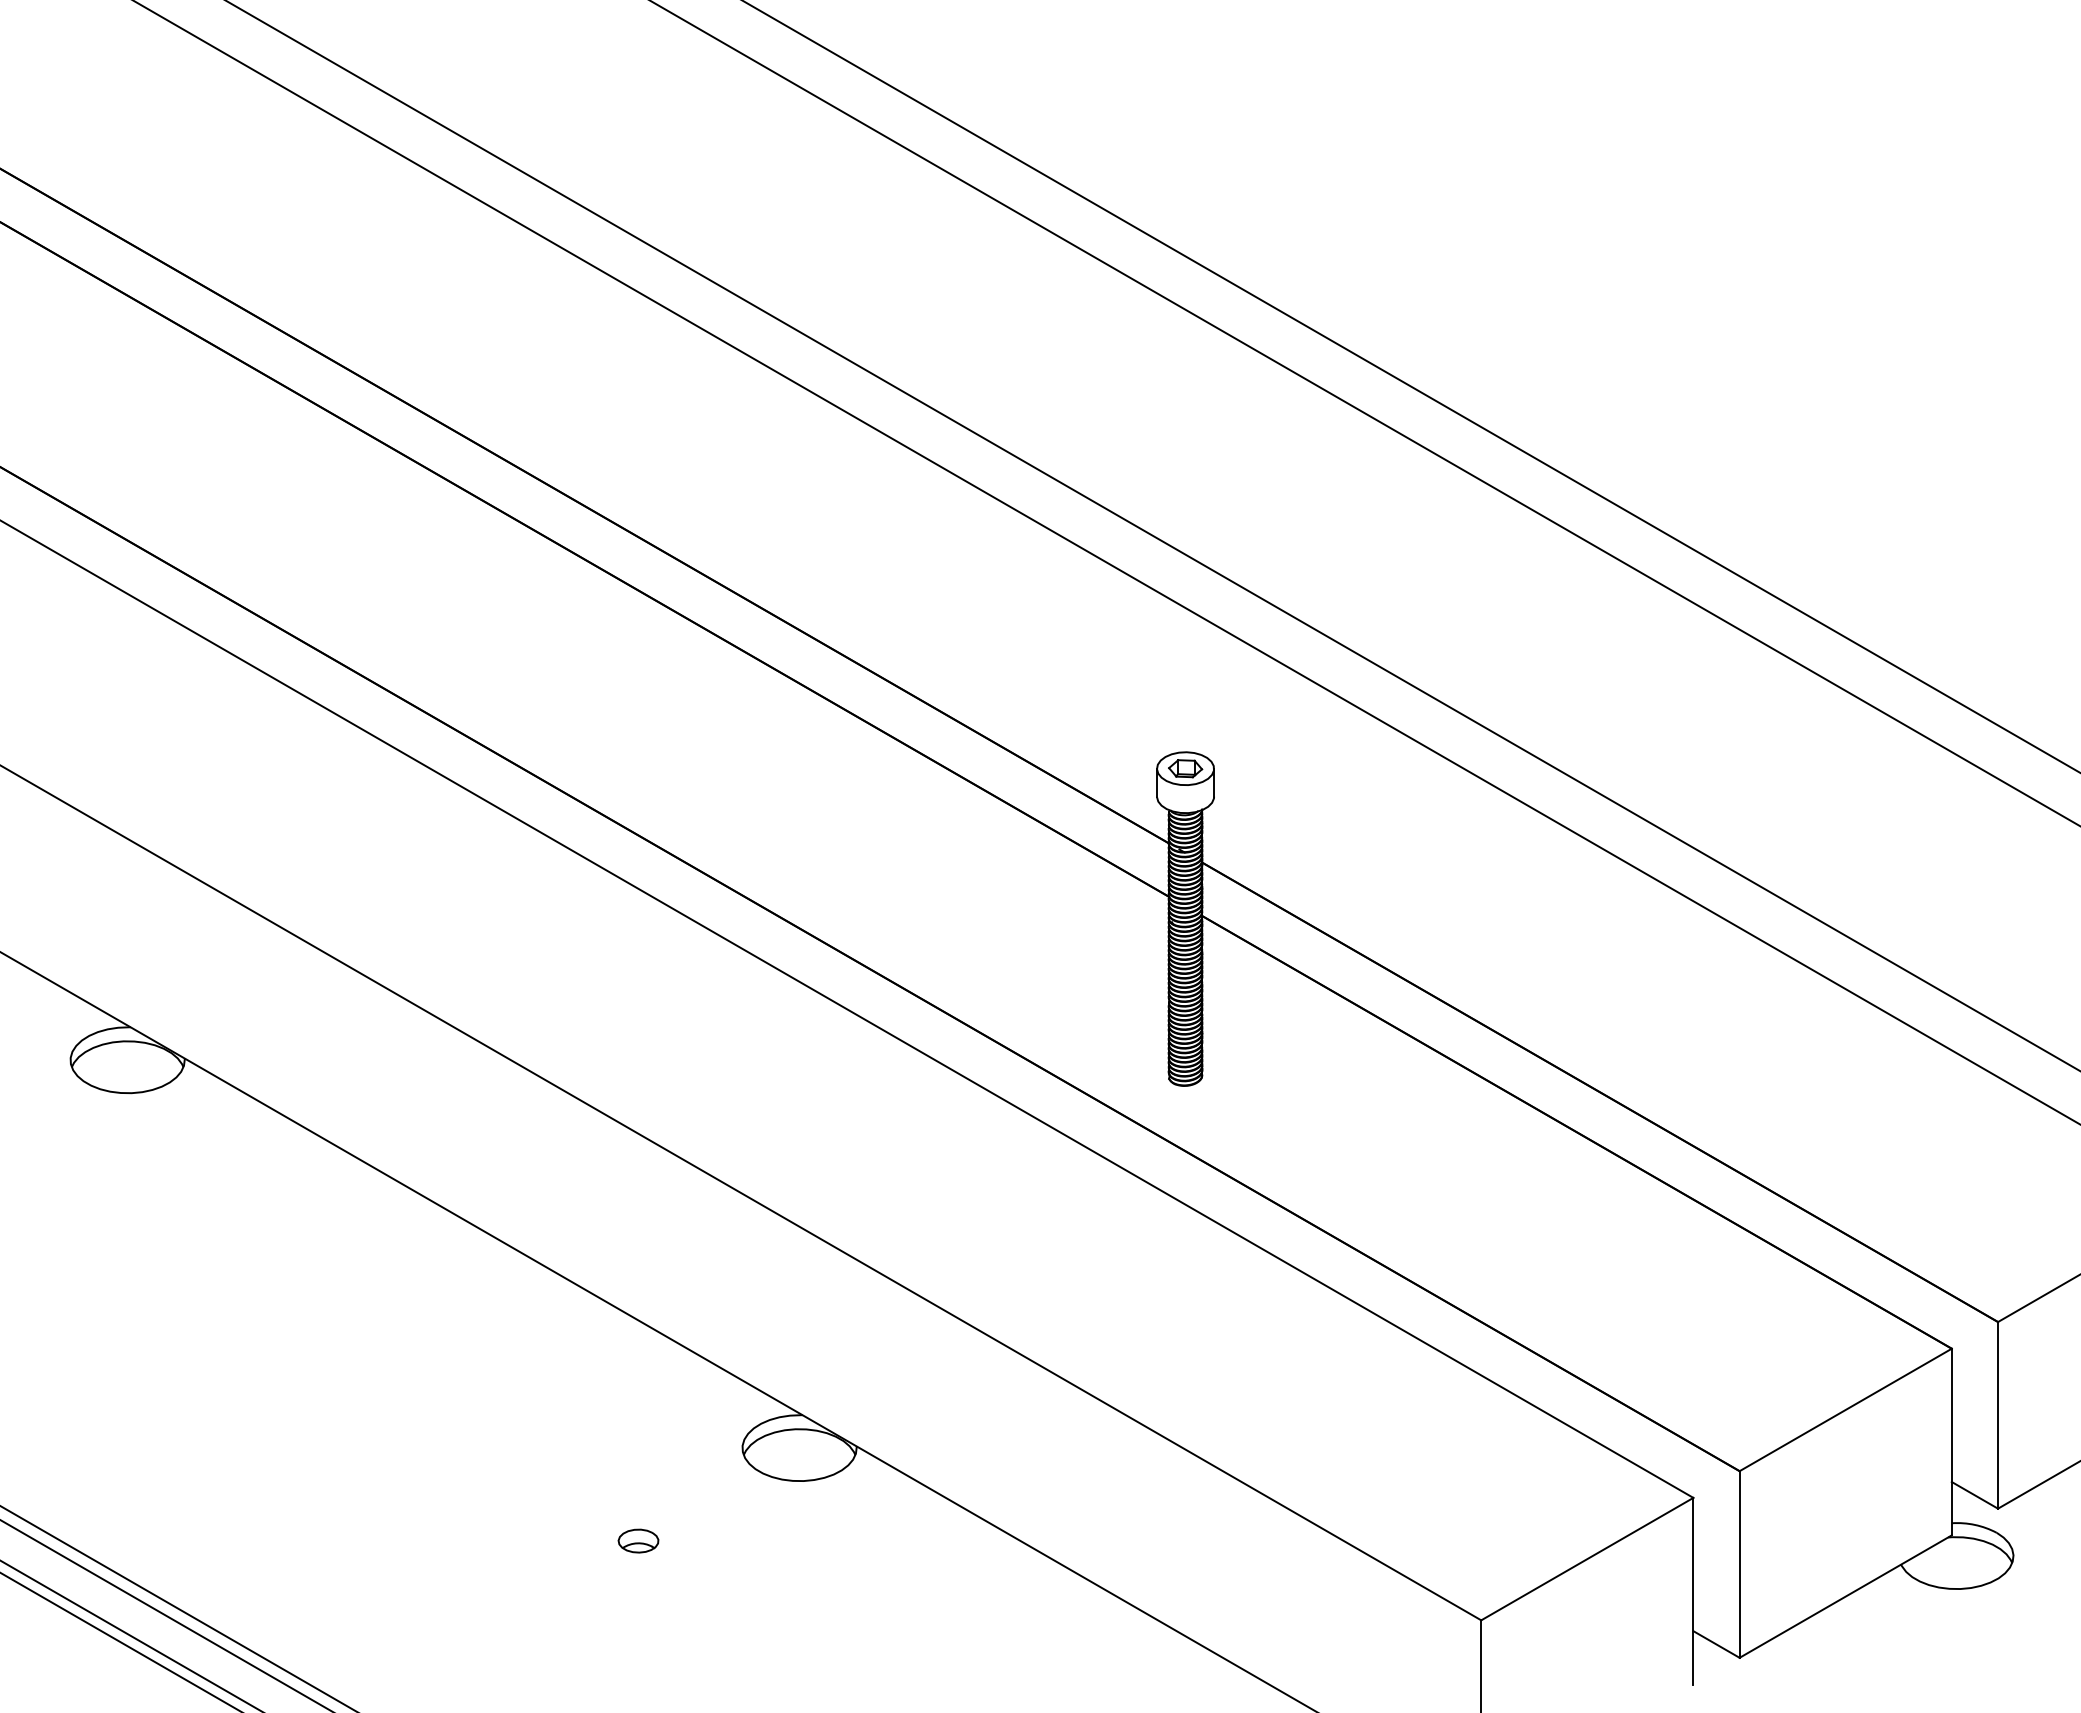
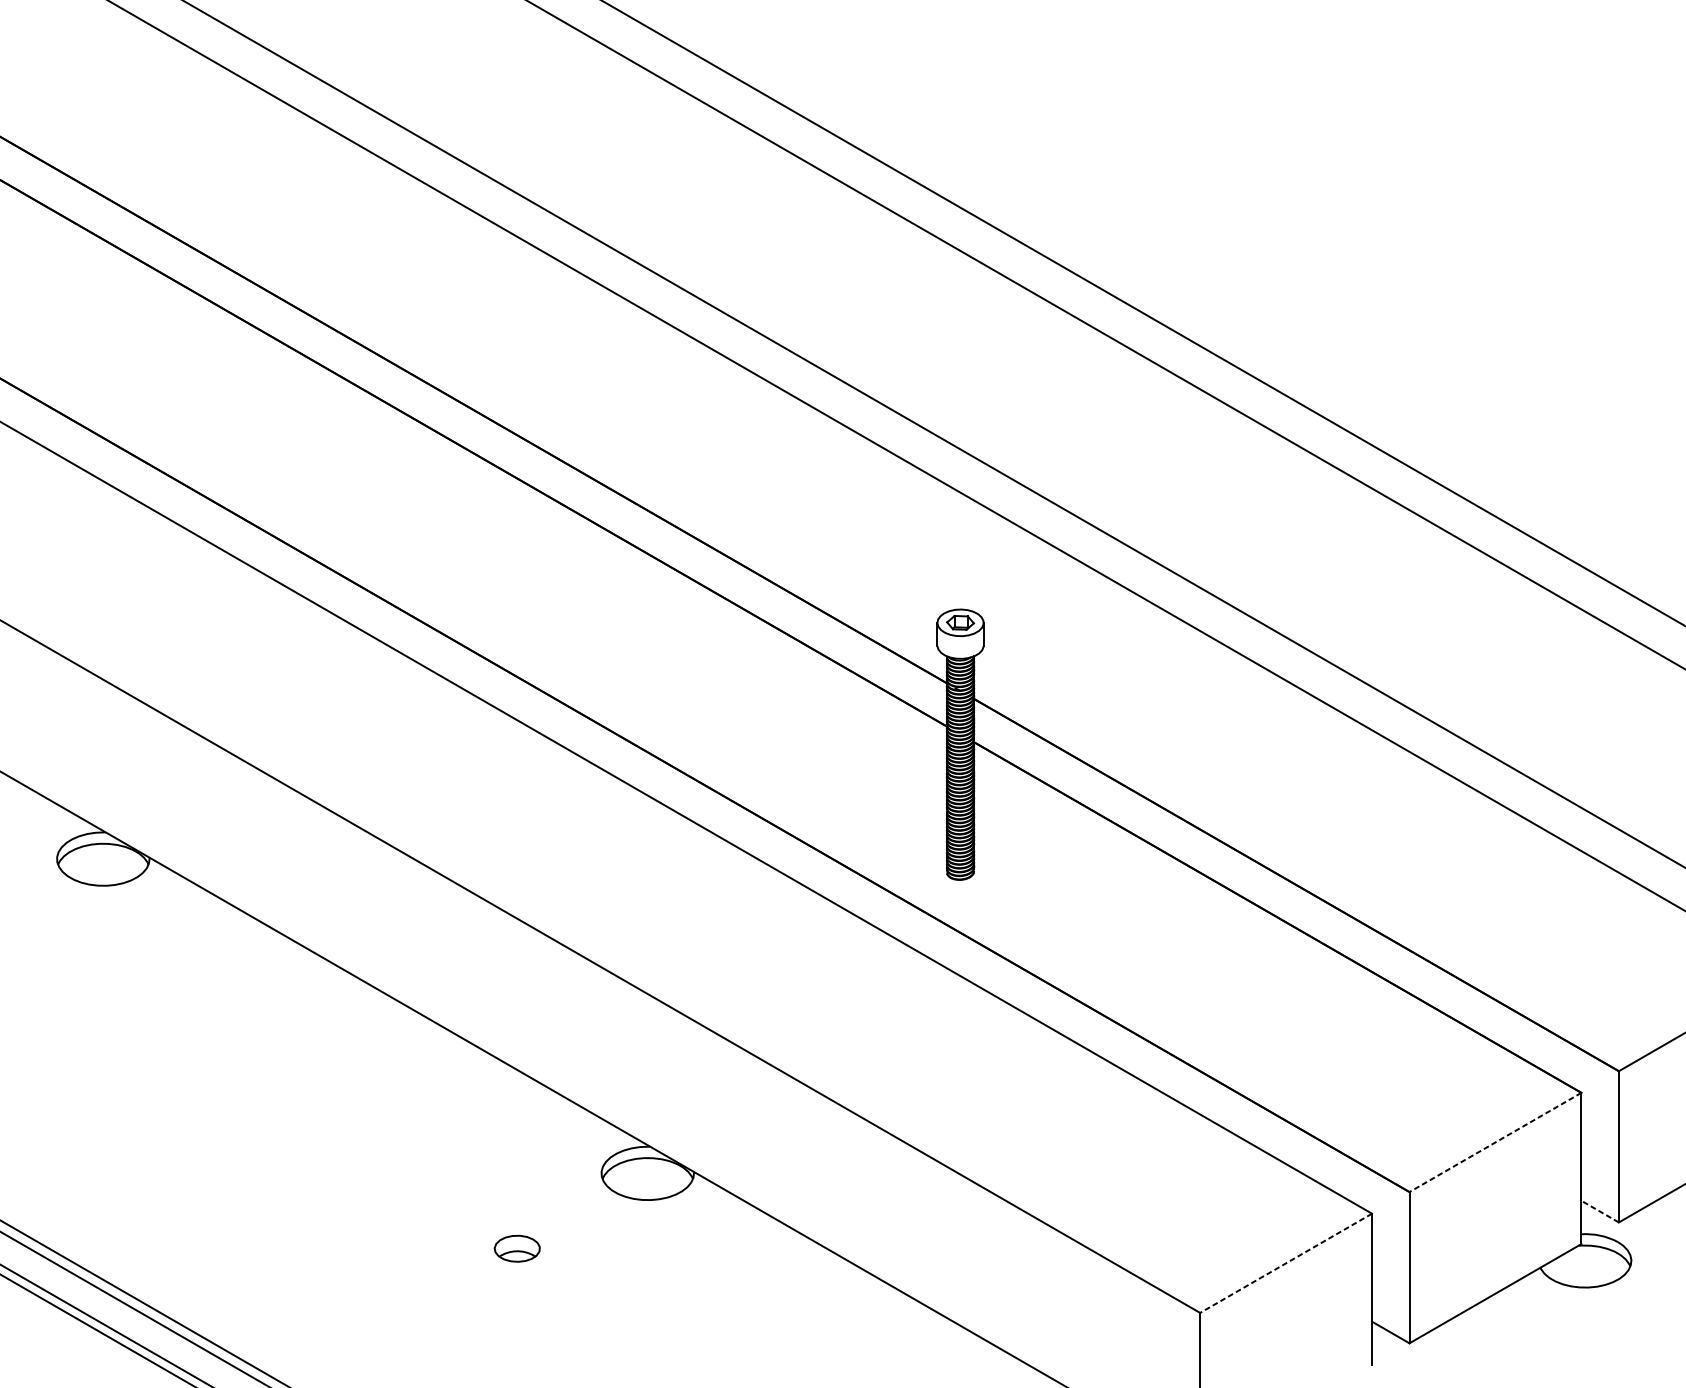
line: (1845, 1410) -> (1495, 1142), solid -> dashed
line: (1974, 1495) -> (1599, 1211), solid -> dashed
part: (638, 1540) -> (517, 1248), size x1.4
line: (1586, 1559) -> (1285, 1263), solid -> dashed

